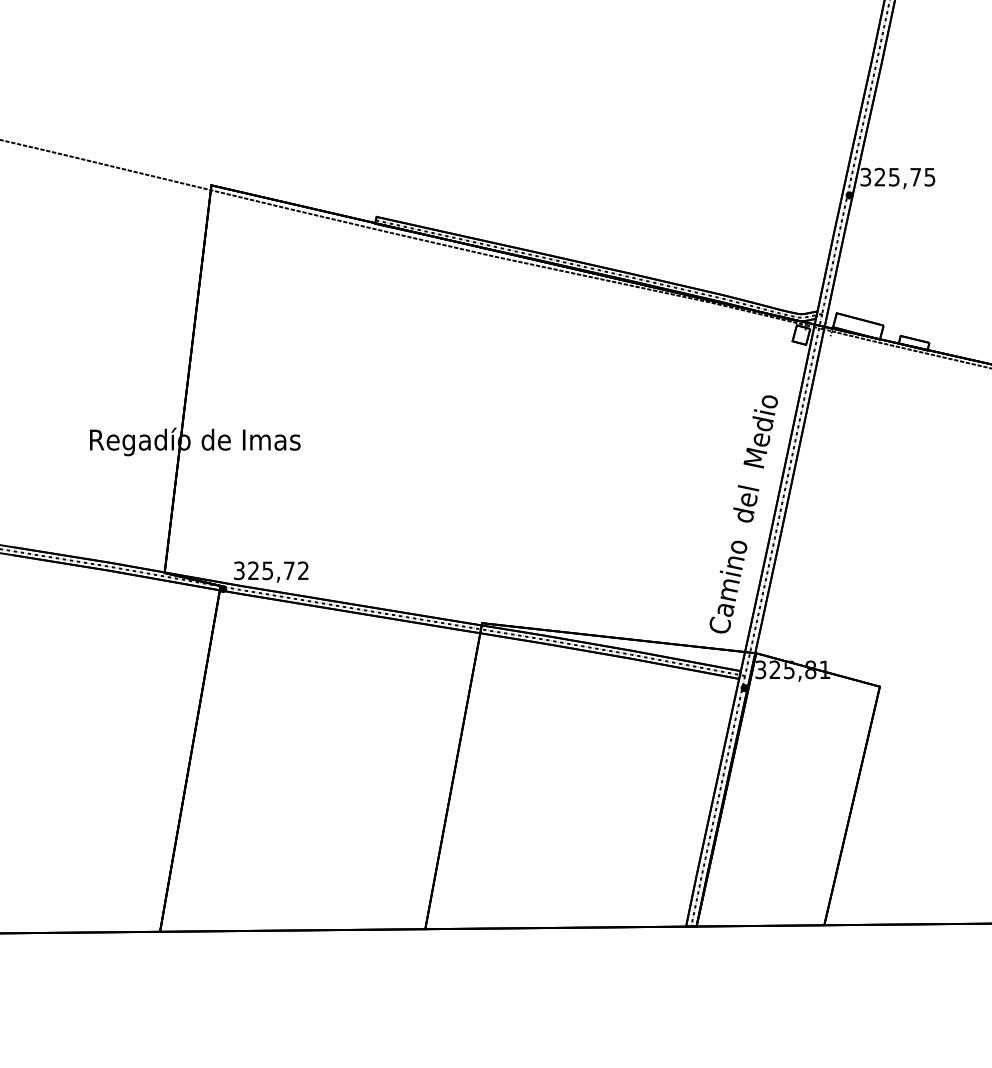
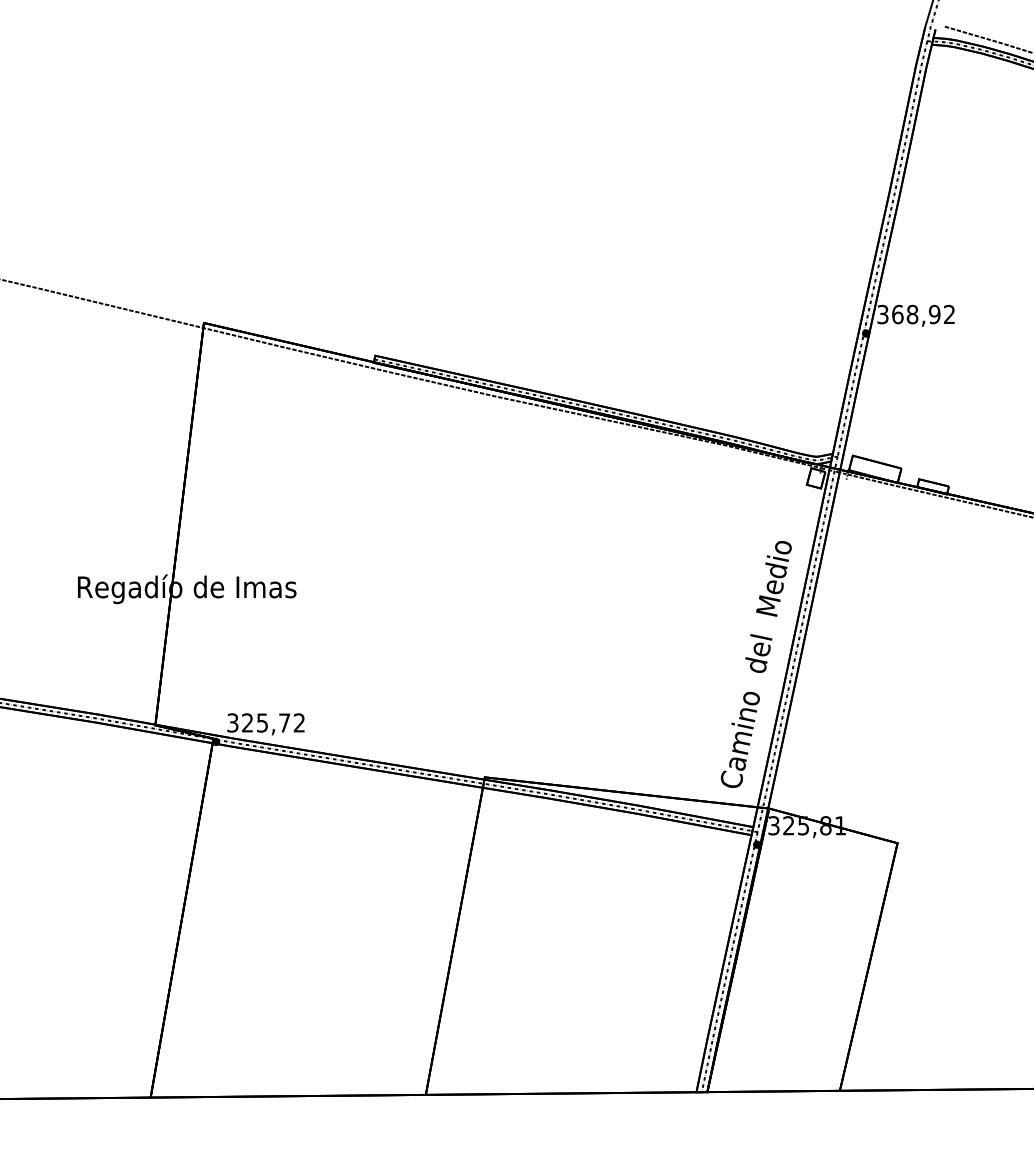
text: (904, 177) -> (923, 314), 325,75 -> 368,92

